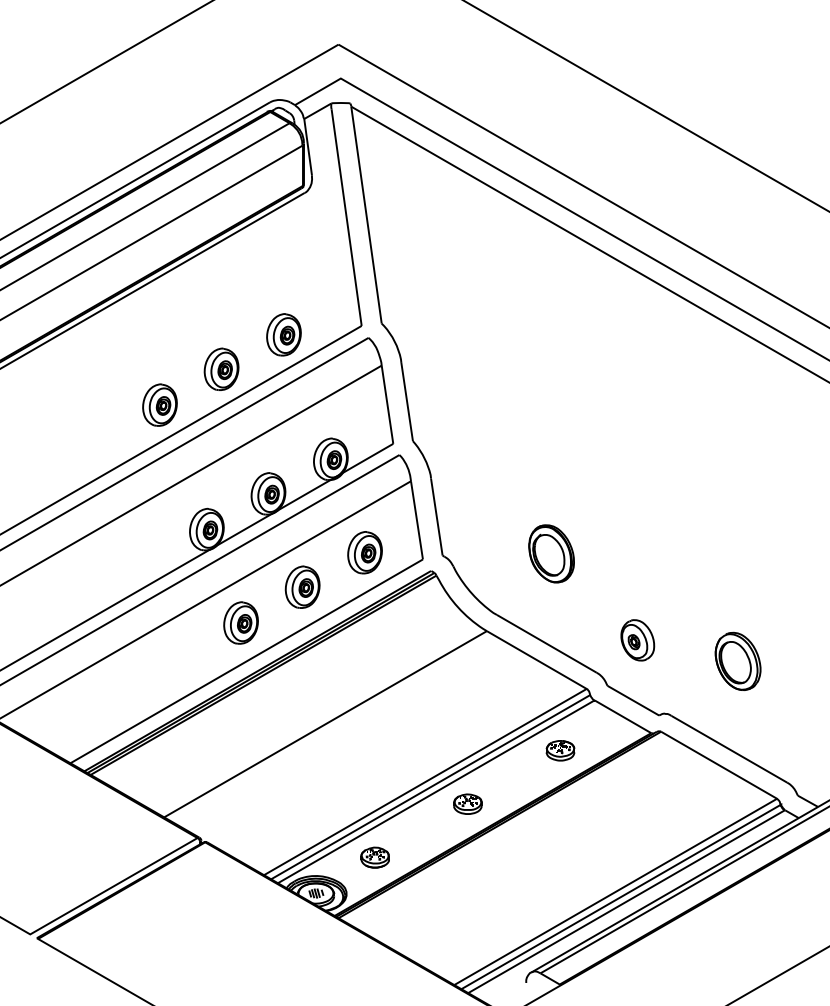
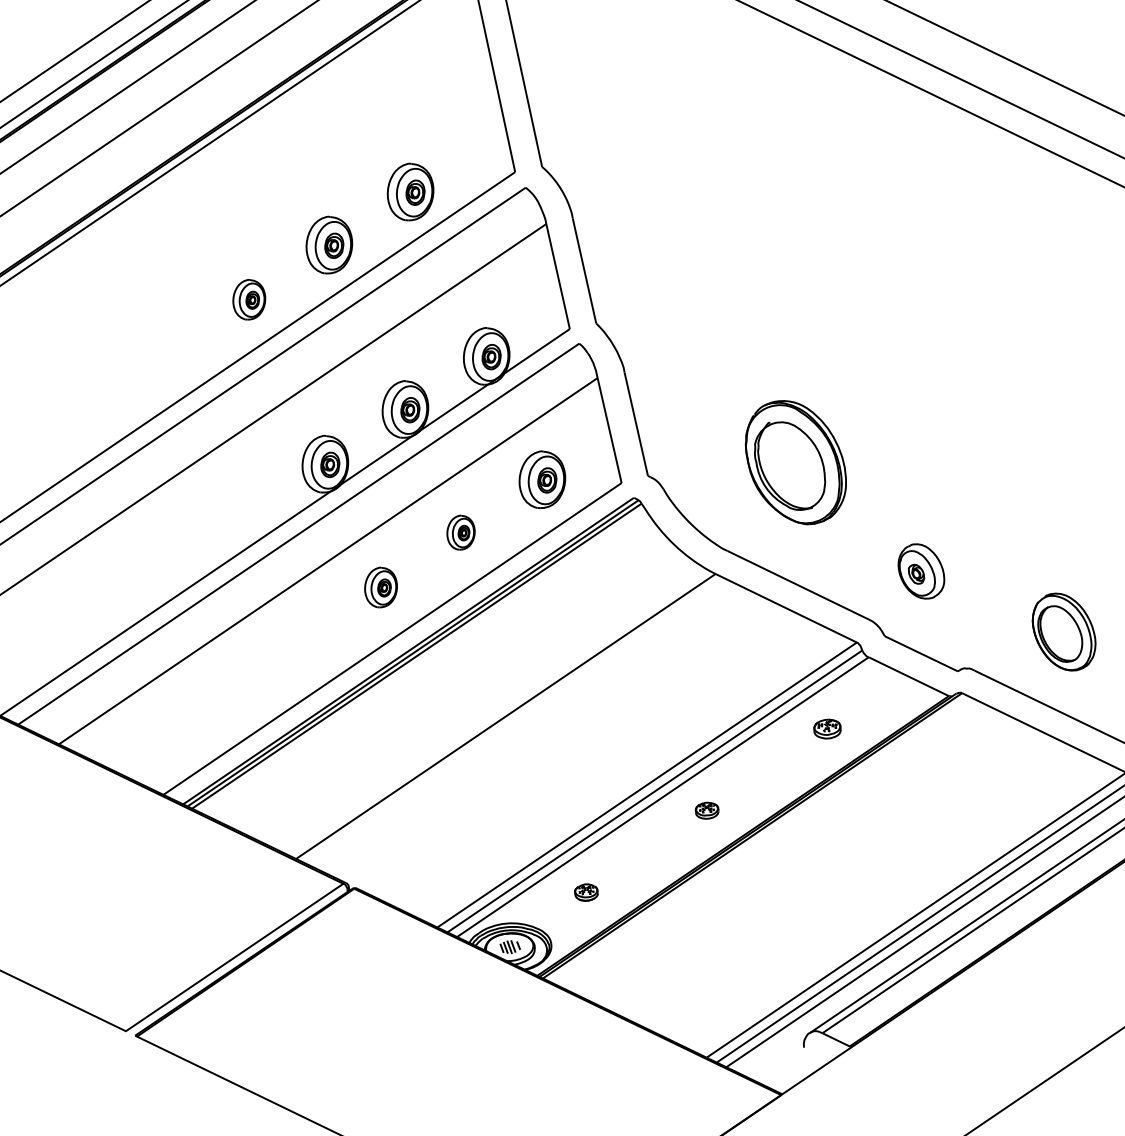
part: (159, 404) -> (248, 298), size x0.7
part: (551, 553) -> (795, 462), size x1.6
part: (302, 586) -> (460, 531), size x0.6
part: (240, 622) -> (380, 586), size x0.7
part: (737, 660) -> (1063, 630), moved
part: (560, 750) -> (827, 728), size x0.7
part: (467, 803) -> (706, 809), size x0.6
part: (374, 857) -> (585, 892), size x0.6

